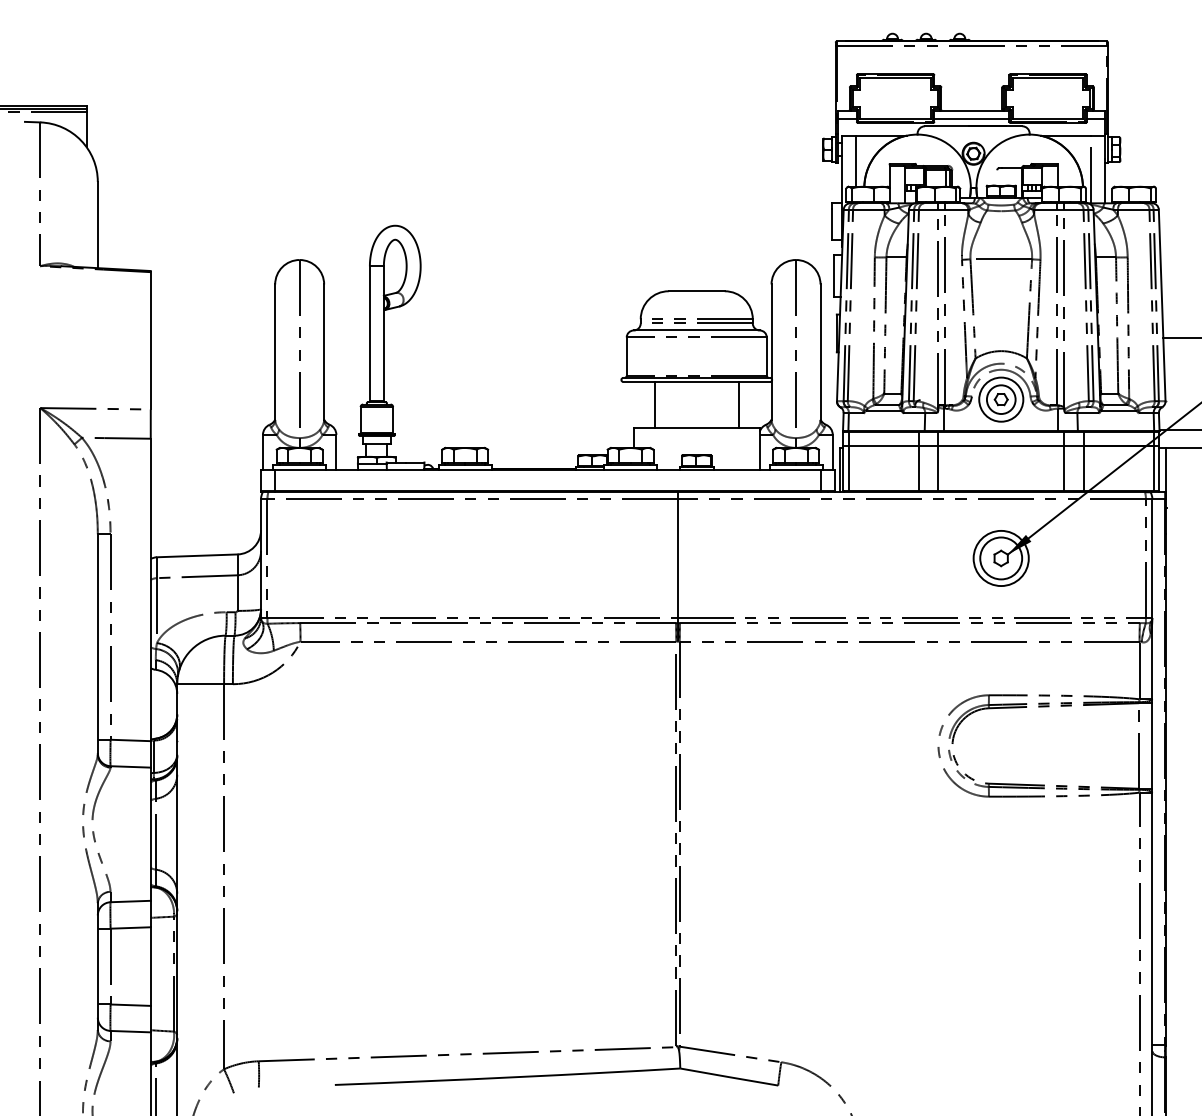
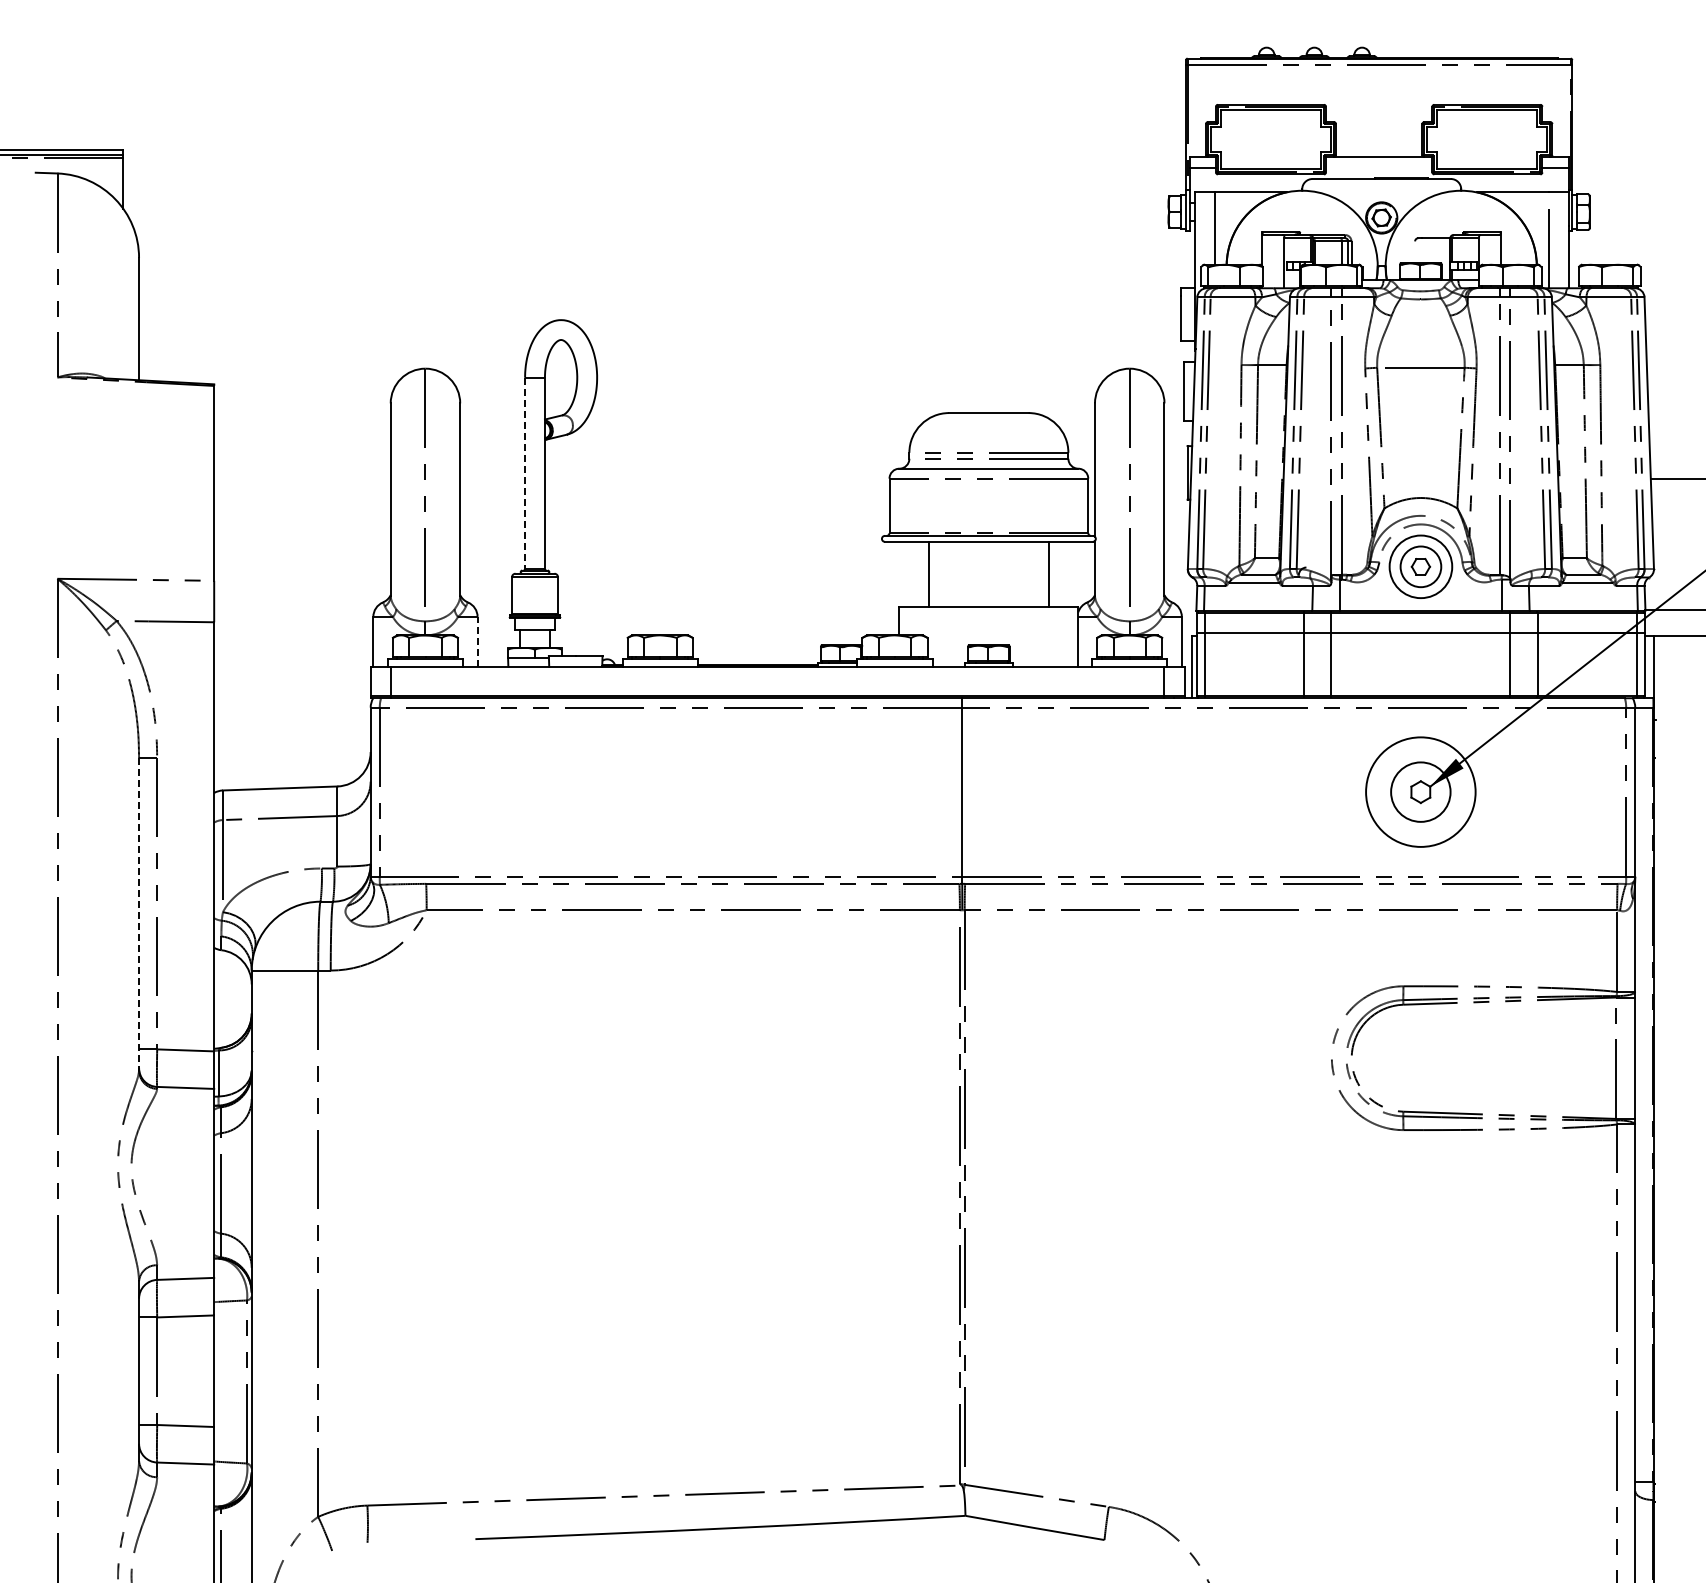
line: (972, 118) -> (1379, 168), removed
line: (370, 333) -> (525, 473), solid -> dashed
line: (336, 452) -> (477, 641), solid -> dashed
circle: (1000, 558) -> (1420, 792), size x1.4
line: (98, 644) -> (139, 914), solid -> dashed

